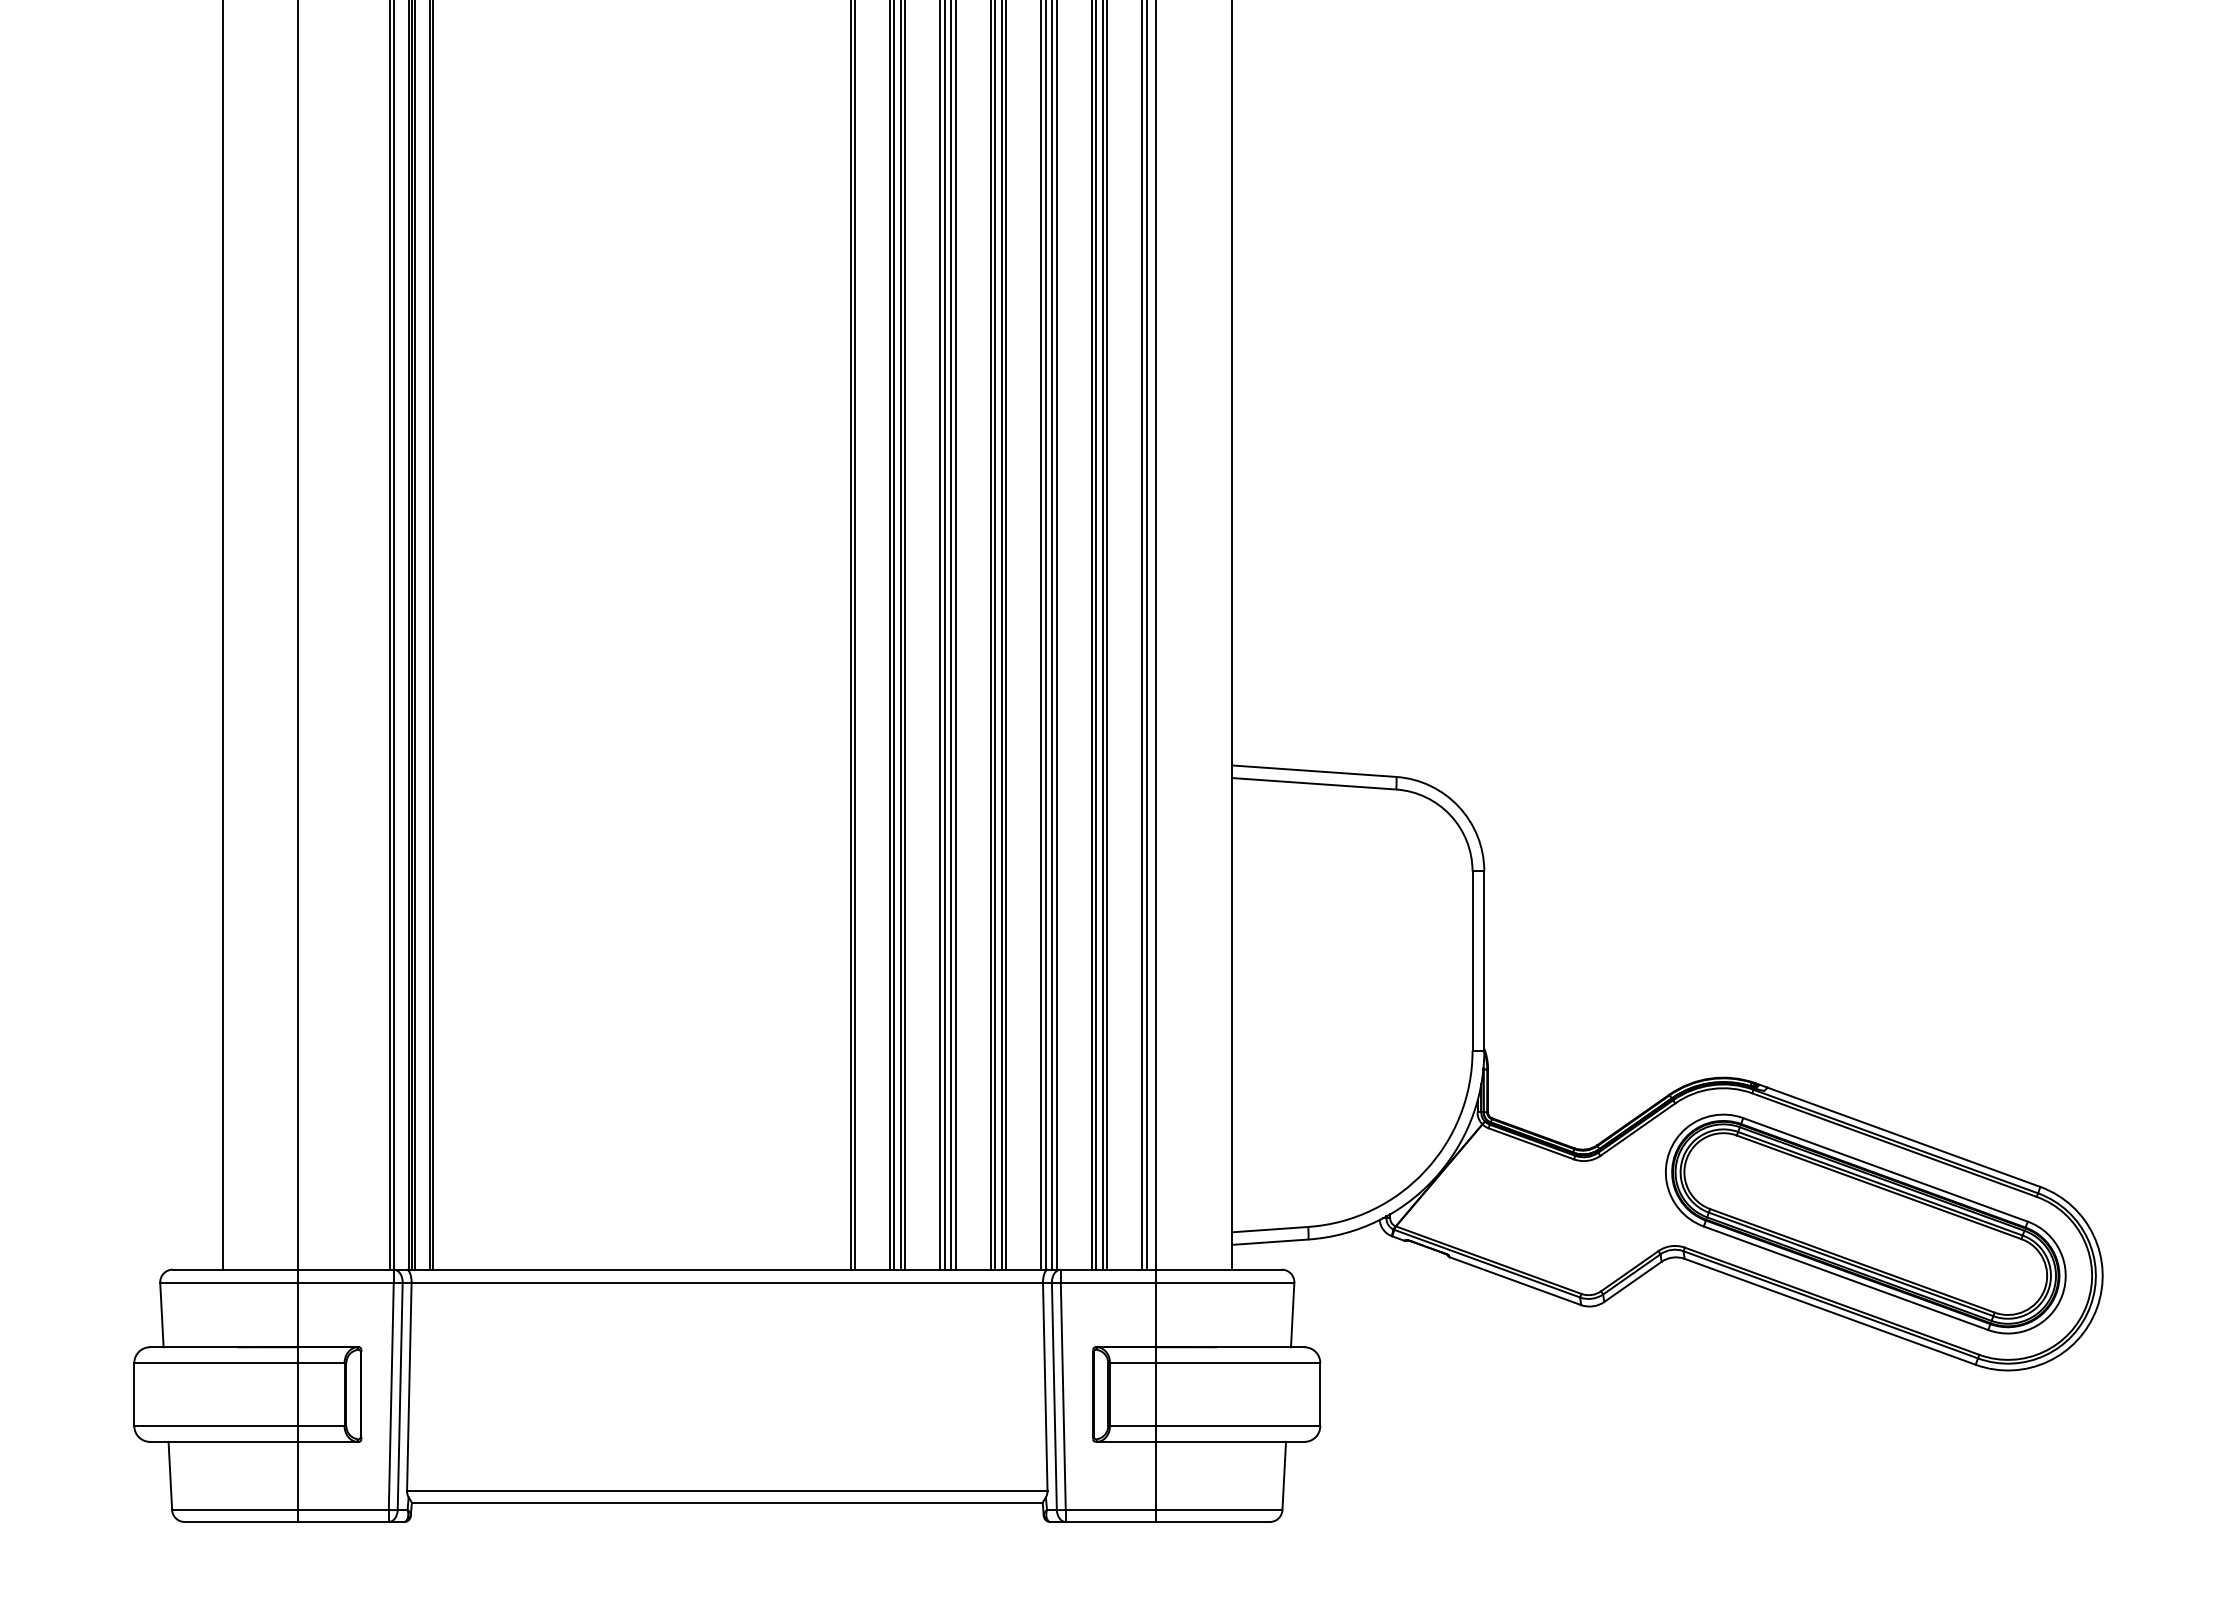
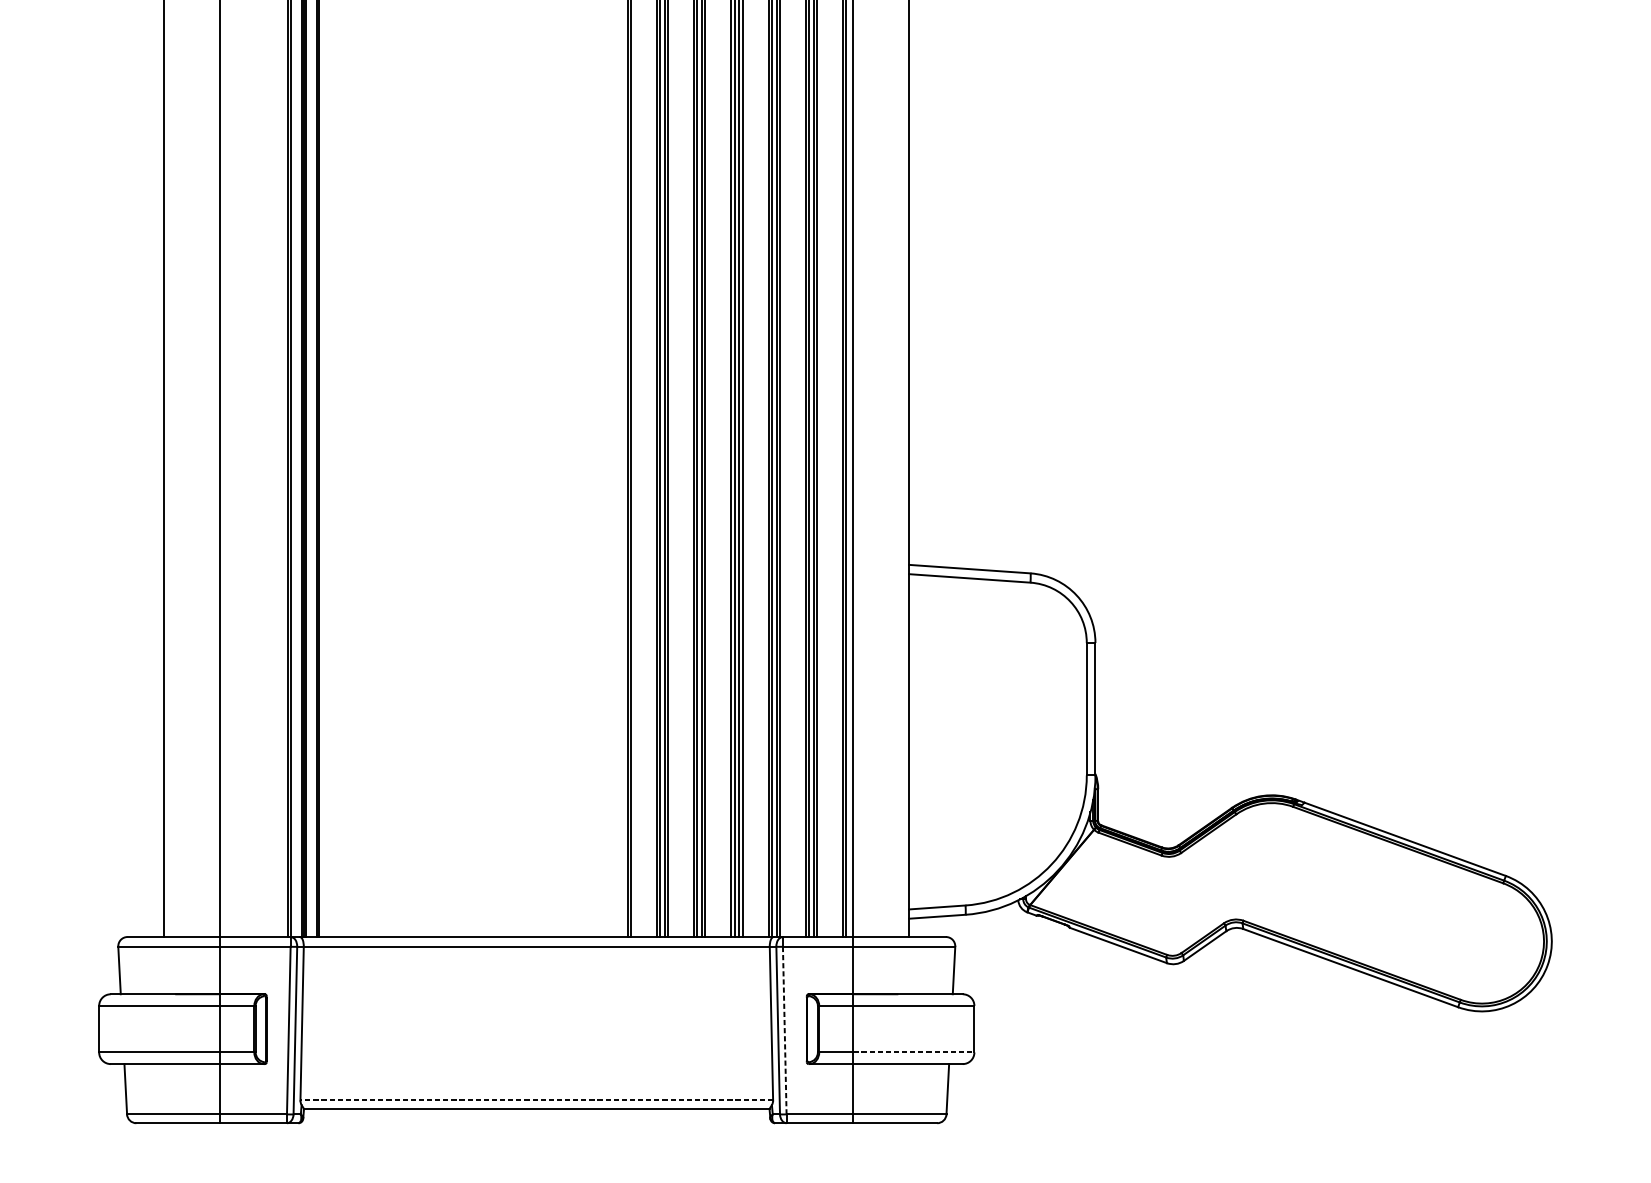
part: (1865, 1223) -> (1376, 902), removed
line: (1063, 1396) -> (784, 1030), solid -> dashed
line: (1238, 1426) -> (914, 1052), solid -> dashed
line: (726, 1491) -> (536, 1100), solid -> dashed

